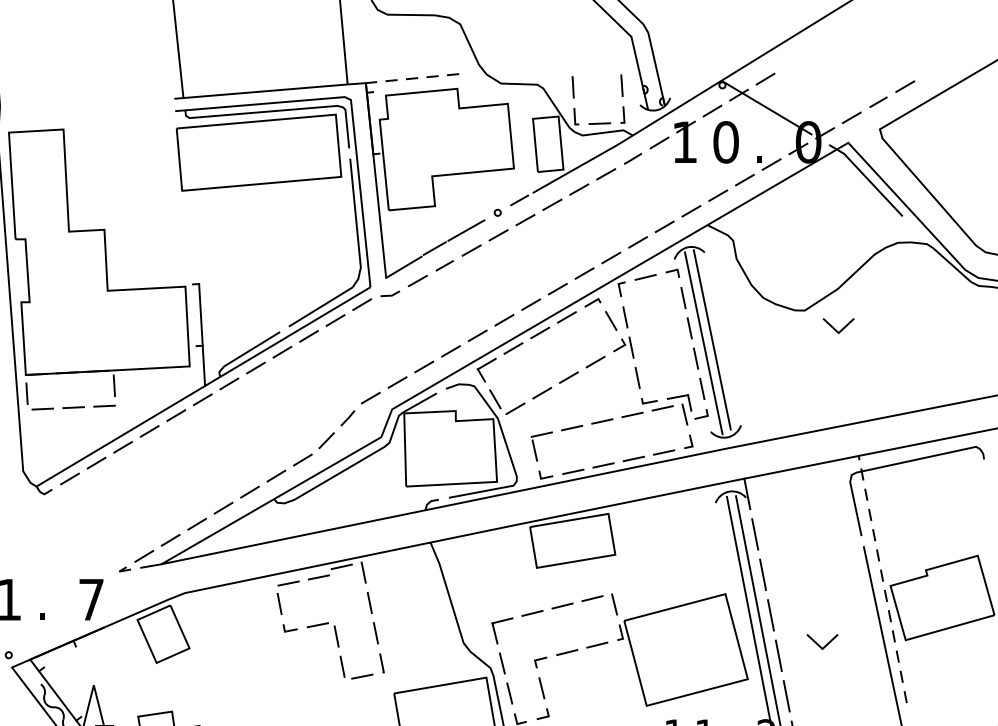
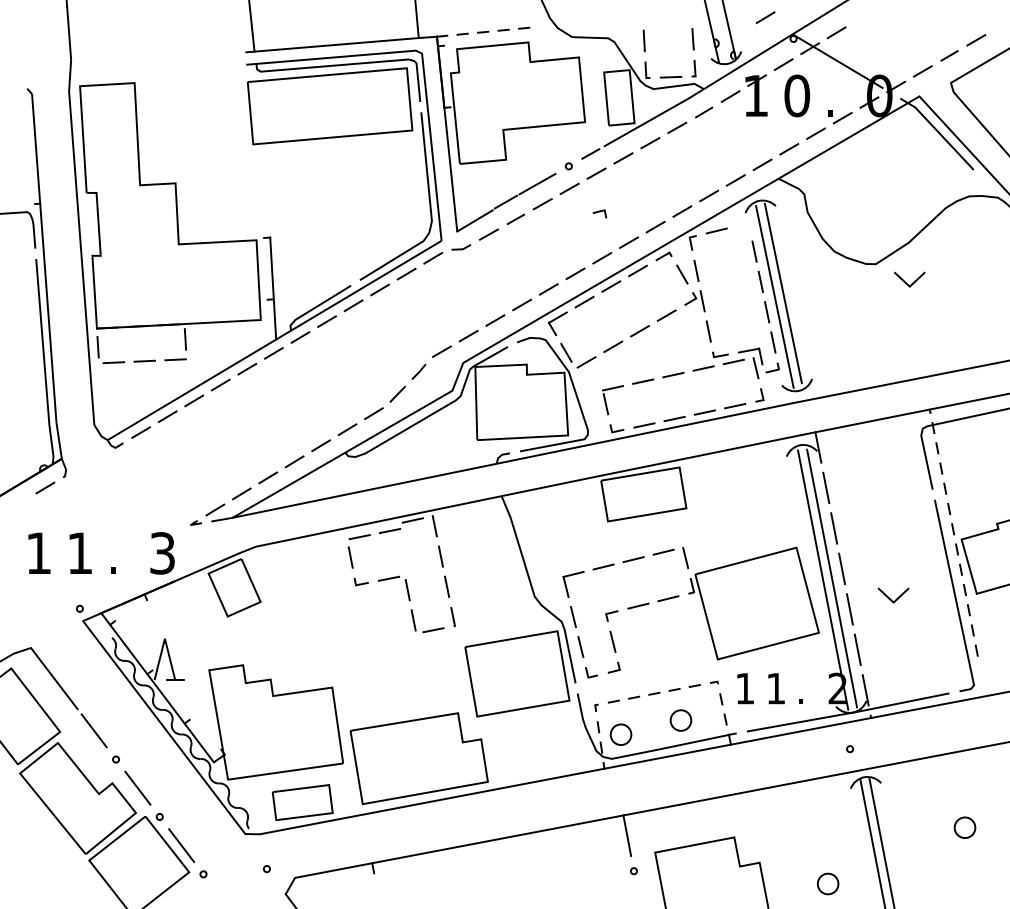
line: (694, 63) -> (765, 17), added
line: (672, 271) -> (599, 212), moved
text: (91, 599) -> (162, 553), 7 -> 3

